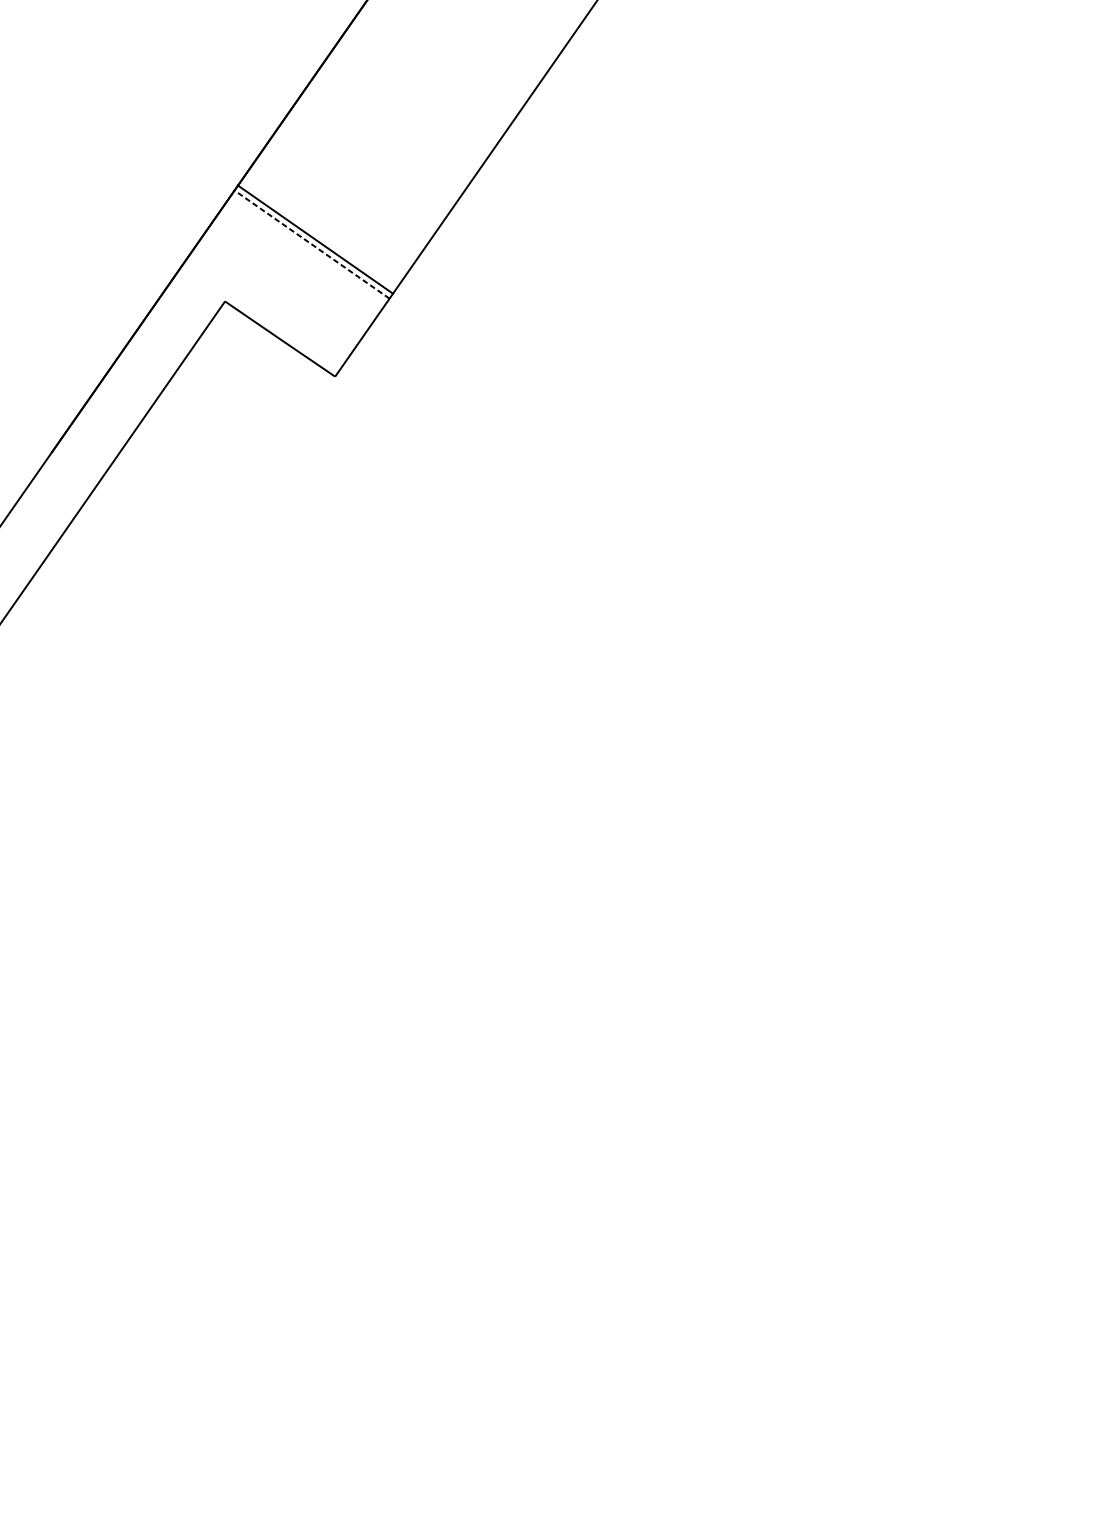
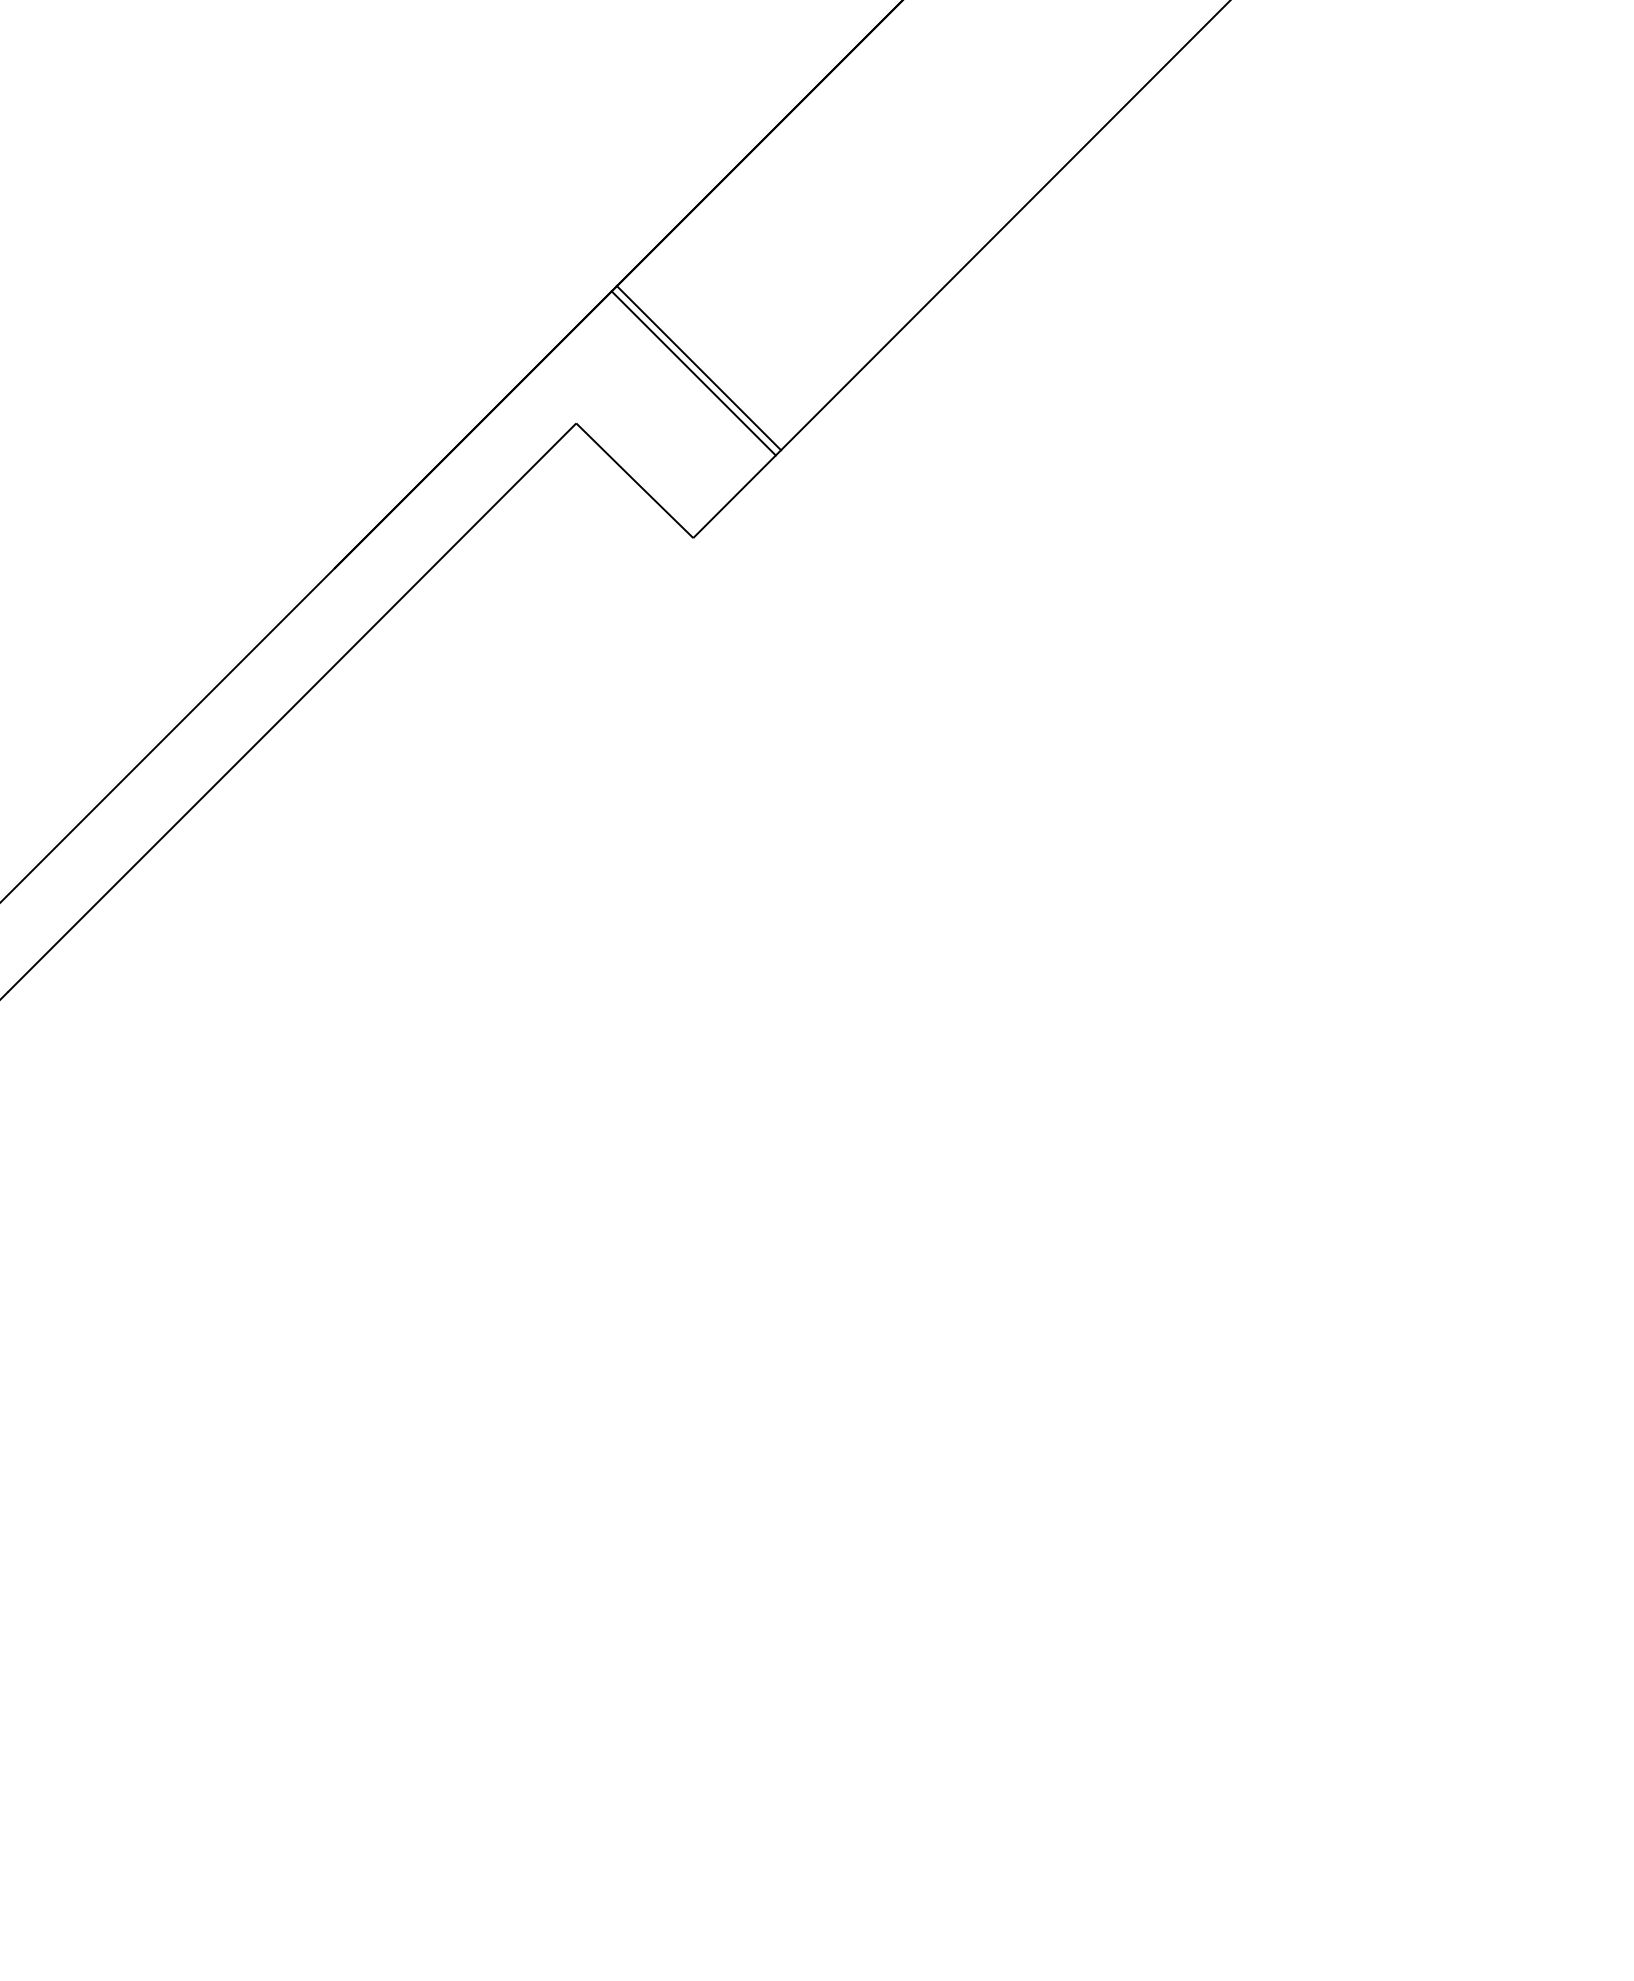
line: (311, 244) -> (693, 373), dashed -> solid

